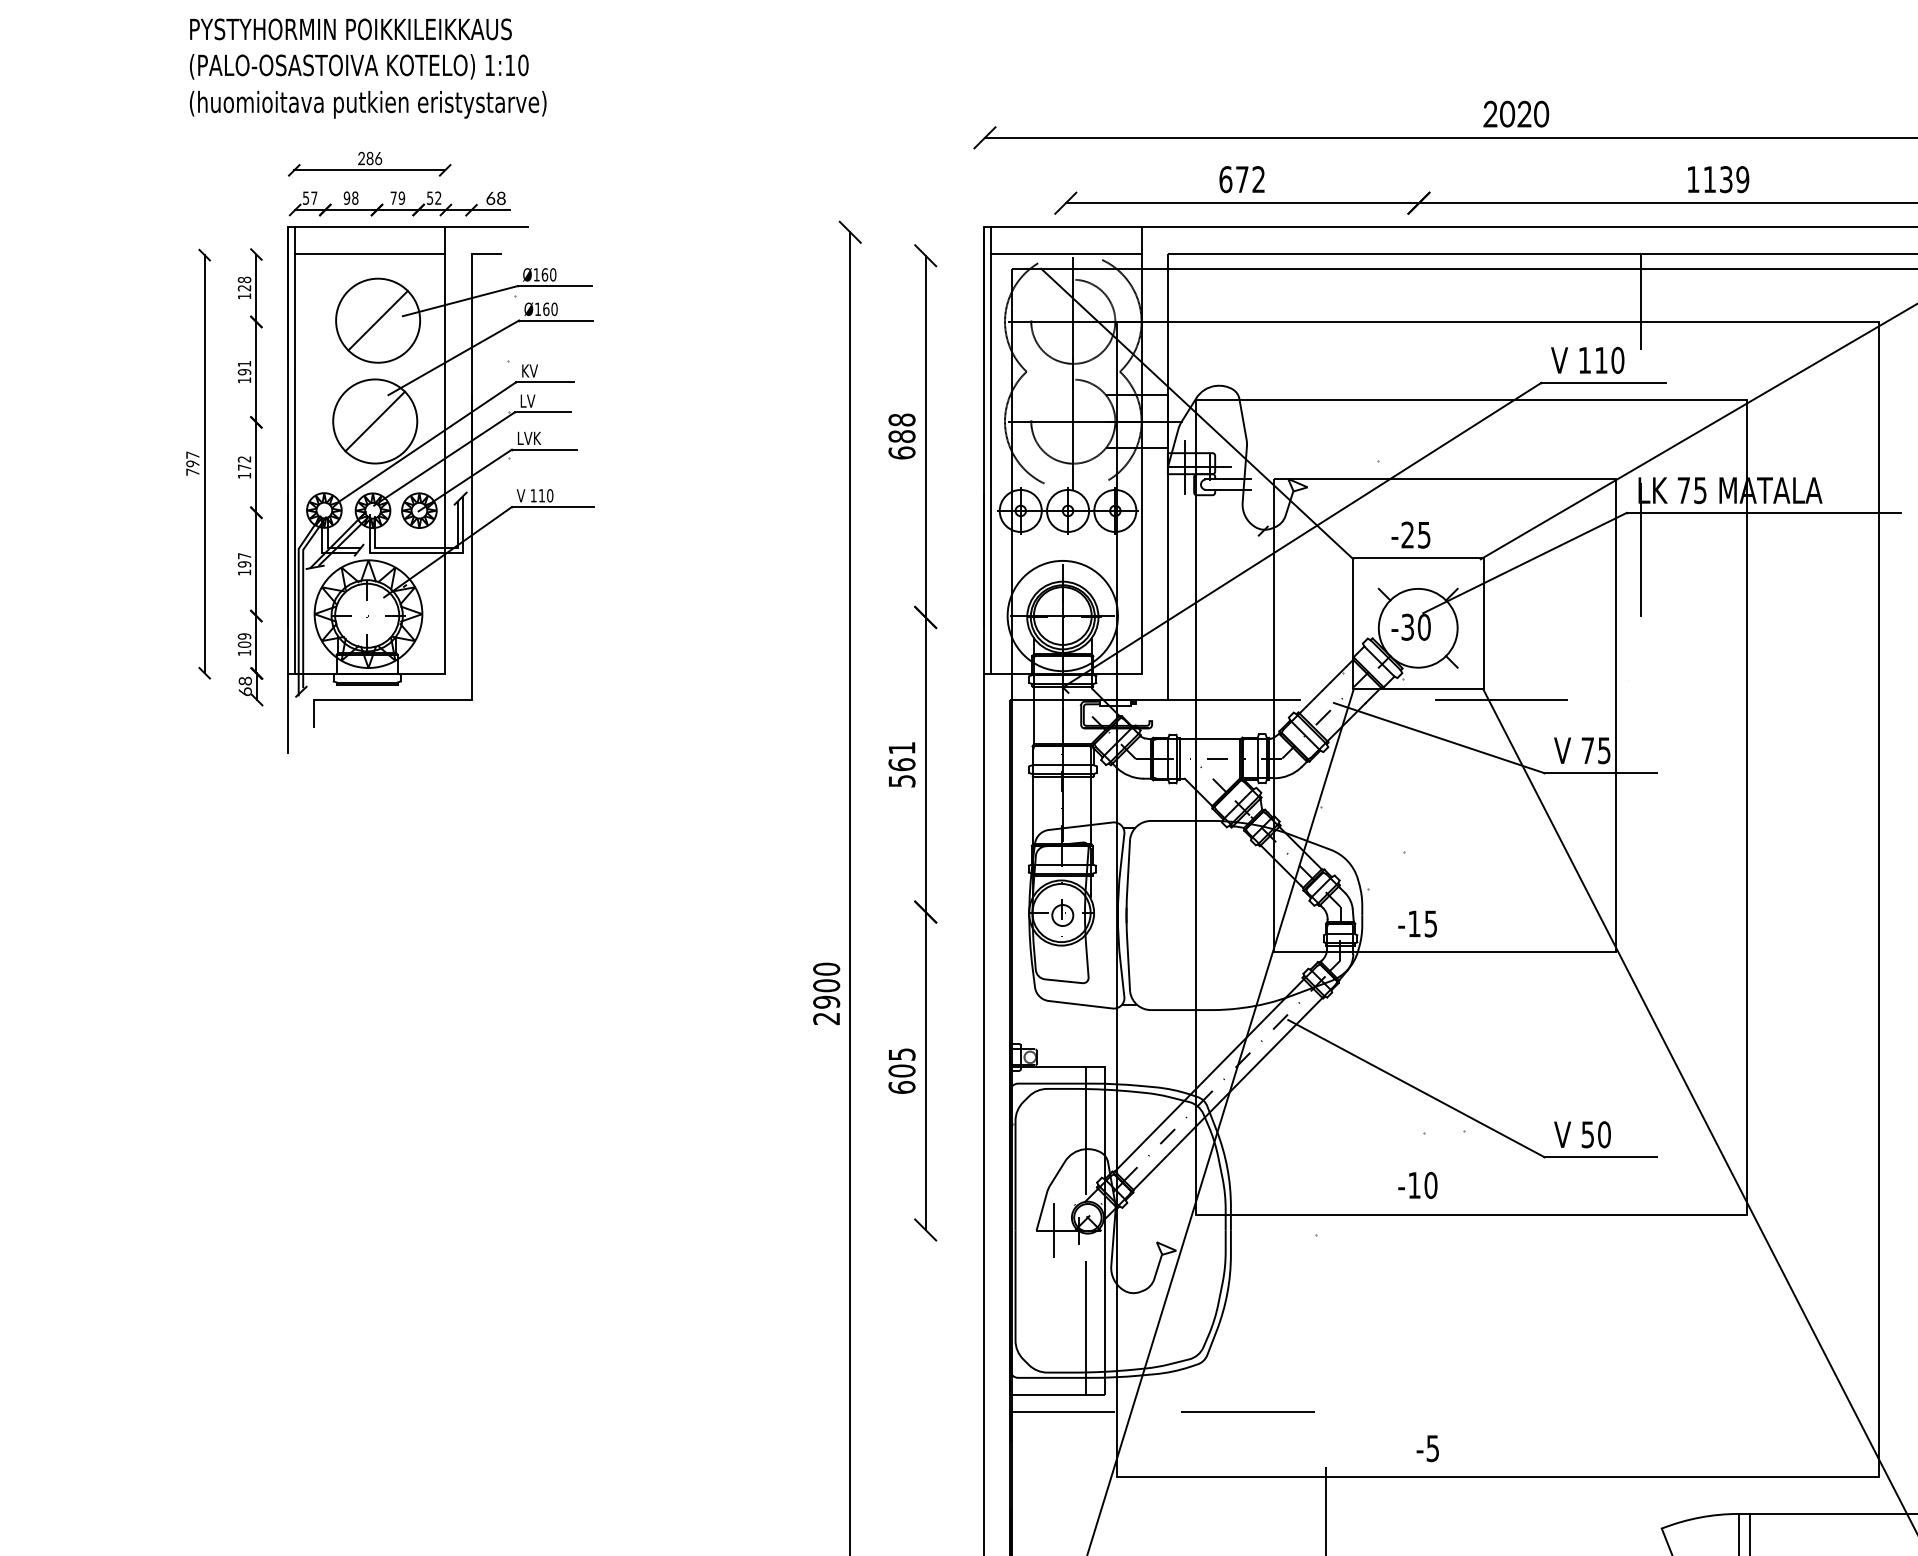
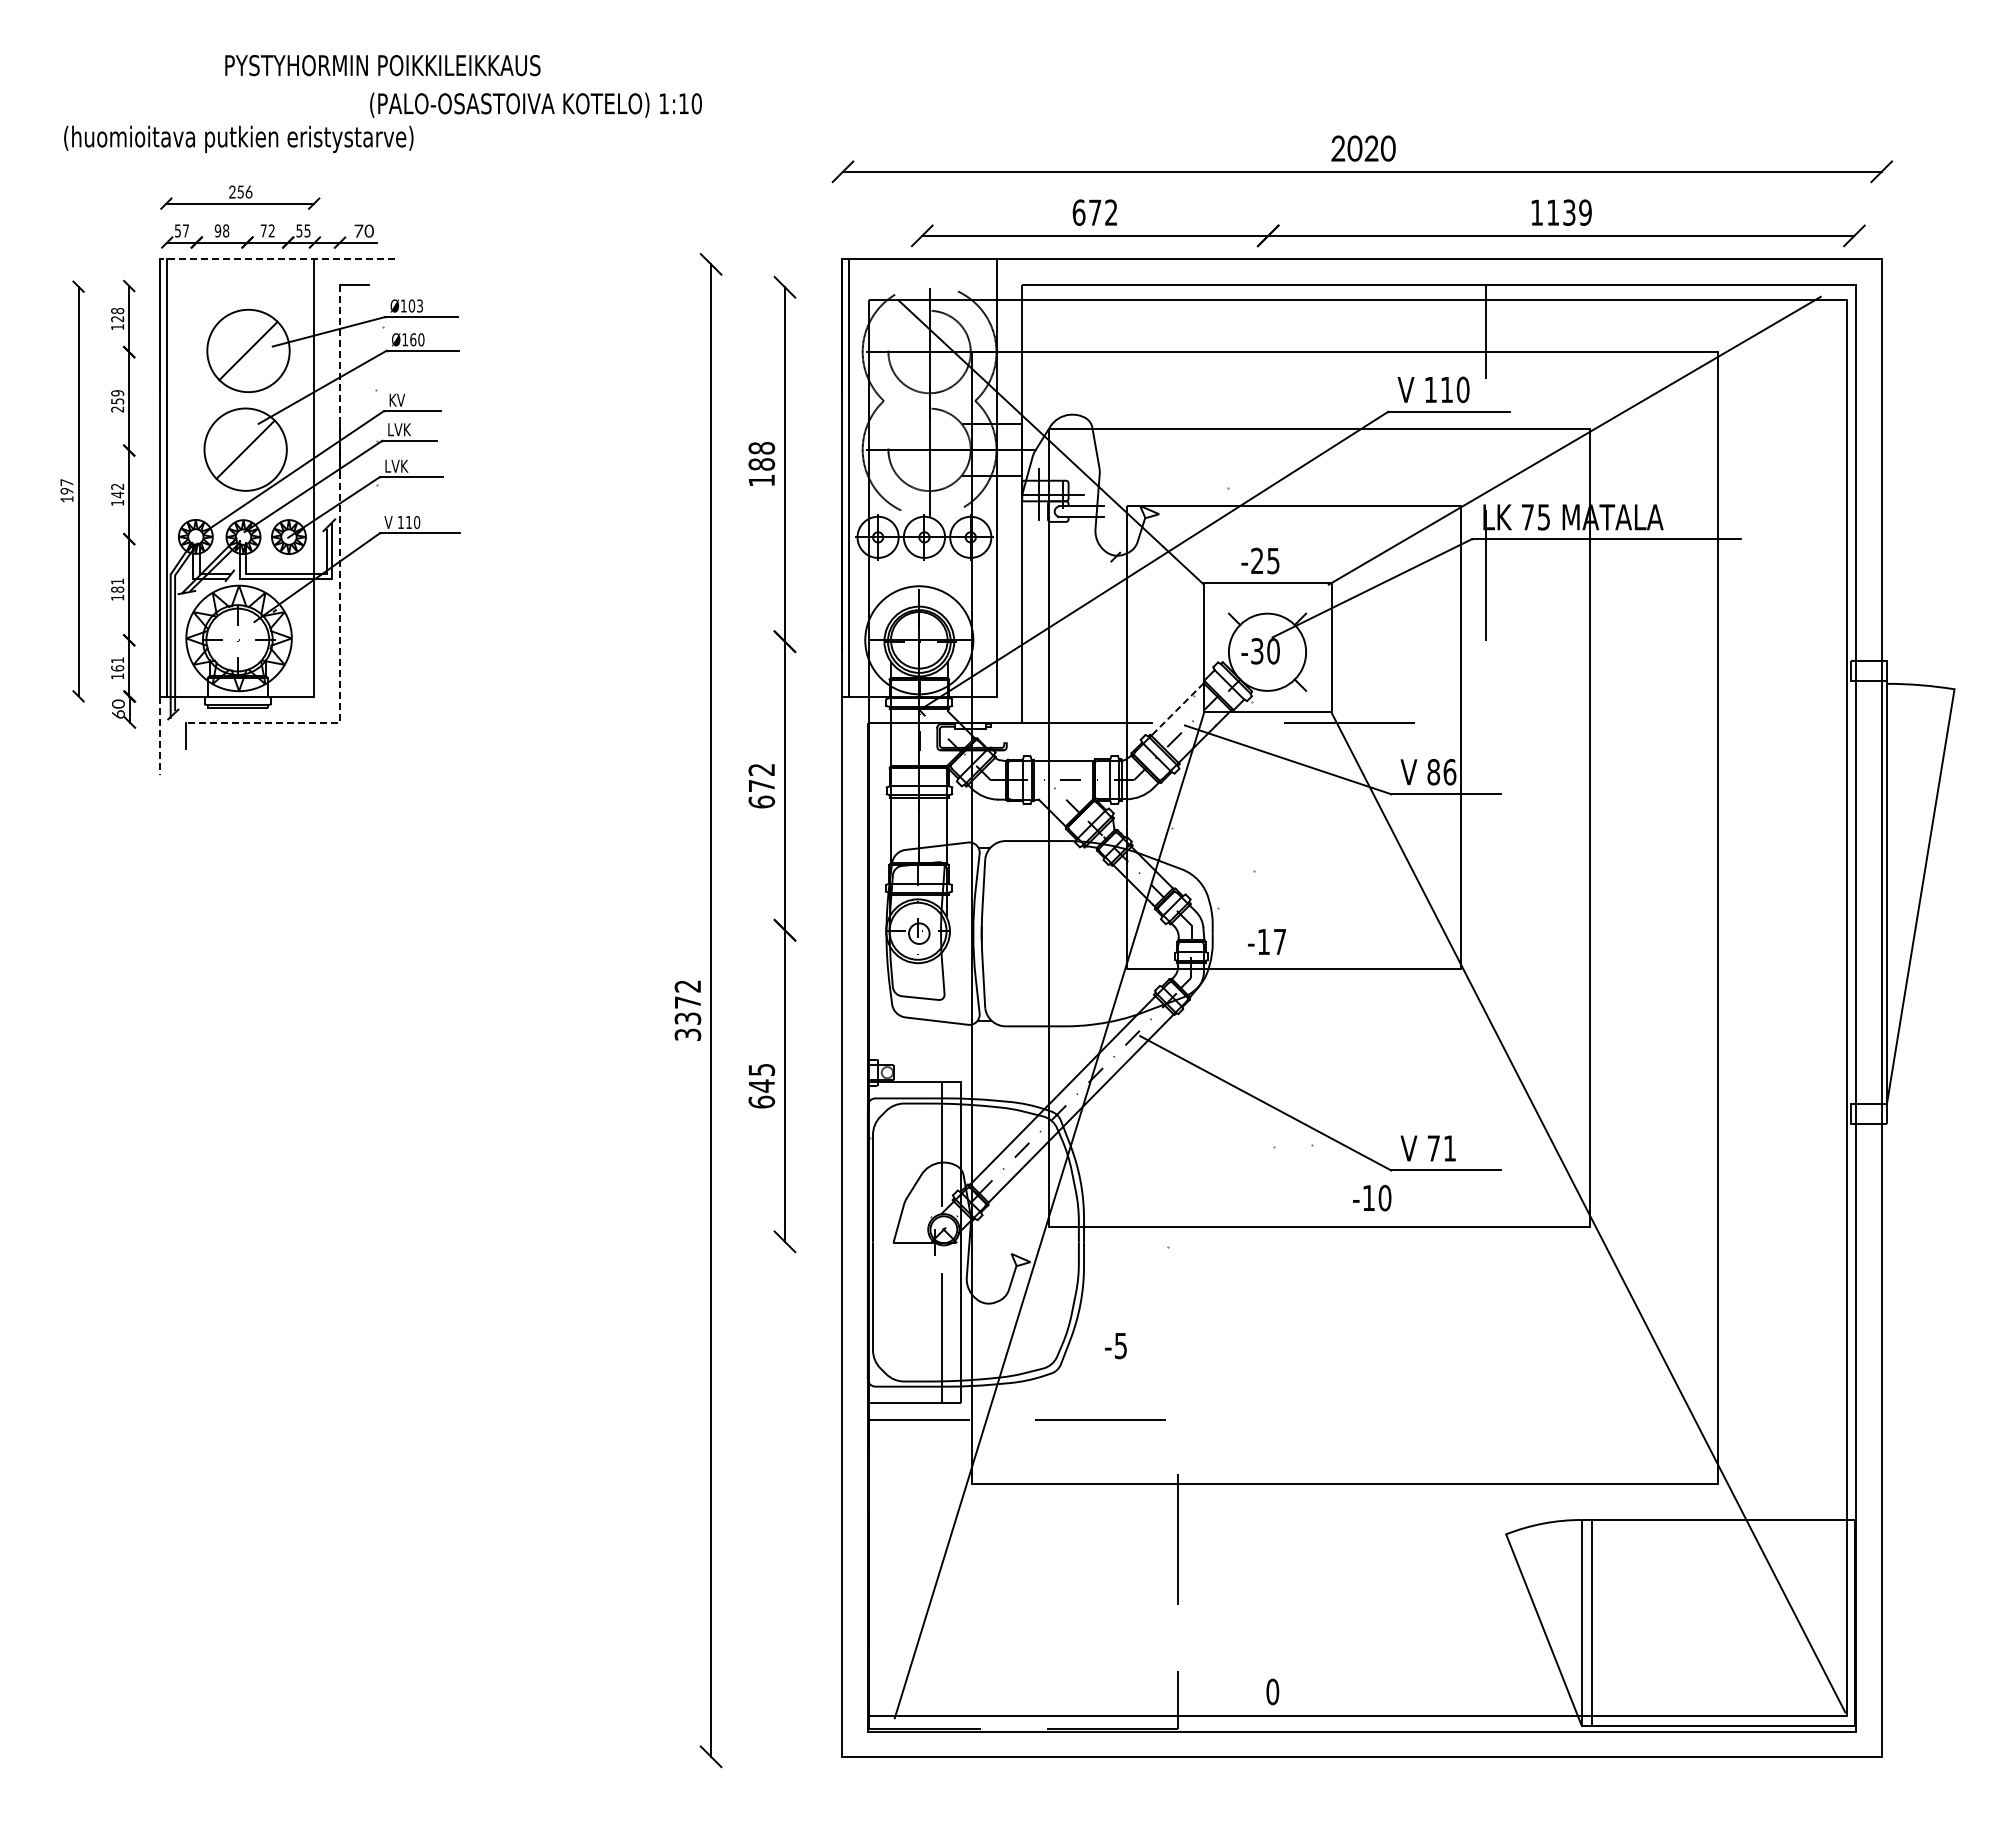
text: (350, 29) -> (382, 65), moved
text: (358, 66) -> (535, 104), moved
text: (369, 157) -> (240, 191), 286 -> 256
text: (401, 197) -> (271, 230), 79 -> 72
text: (438, 197) -> (307, 230), 52 -> 55
text: (495, 197) -> (363, 230), 68 -> 70
line: (406, 227) -> (276, 259), solid -> dashed
line: (369, 253) -> (240, 285), removed
line: (1066, 253) -> (922, 285), removed
text: (549, 274) -> (416, 305), Ø160 -> Ø103
text: (244, 372) -> (117, 401), 191 -> 259
text: (540, 400) -> (407, 429), LV -> LVK
text: (901, 452) -> (761, 480), 688 -> 188
text: (244, 467) -> (117, 494), 172 -> 142
text: (192, 472) -> (66, 499), 797 -> 197
line: (472, 556) -> (340, 581), solid -> dashed
text: (244, 560) -> (117, 585), 197 -> 181
text: (244, 640) -> (117, 664), 109 -> 161
text: (245, 680) -> (118, 703), 68 -> 60
line: (1326, 686) -> (1177, 709), solid -> dashed
line: (287, 713) -> (159, 735), solid -> dashed
text: (1595, 750) -> (1441, 772), 75 -> 86
text: (901, 765) -> (761, 786), 561 -> 672
text: (1430, 924) -> (1279, 942), -15 -> -17
text: (826, 993) -> (687, 1010), 2900 -> 3372
text: (901, 1070) -> (761, 1085), 605 -> 645
text: (1595, 1134) -> (1441, 1148), 50 -> 71
text: (1418, 1185) -> (1372, 1198), moved
line: (1053, 1230) -> (910, 1242), removed
text: (1427, 1449) -> (1115, 1346), moved

